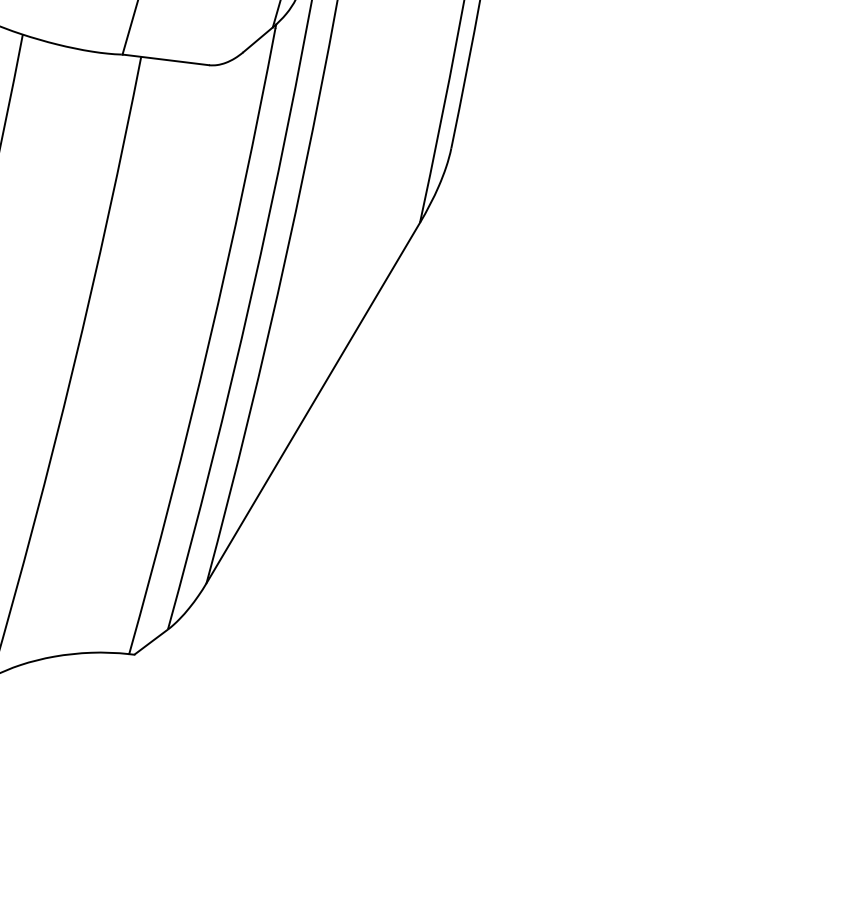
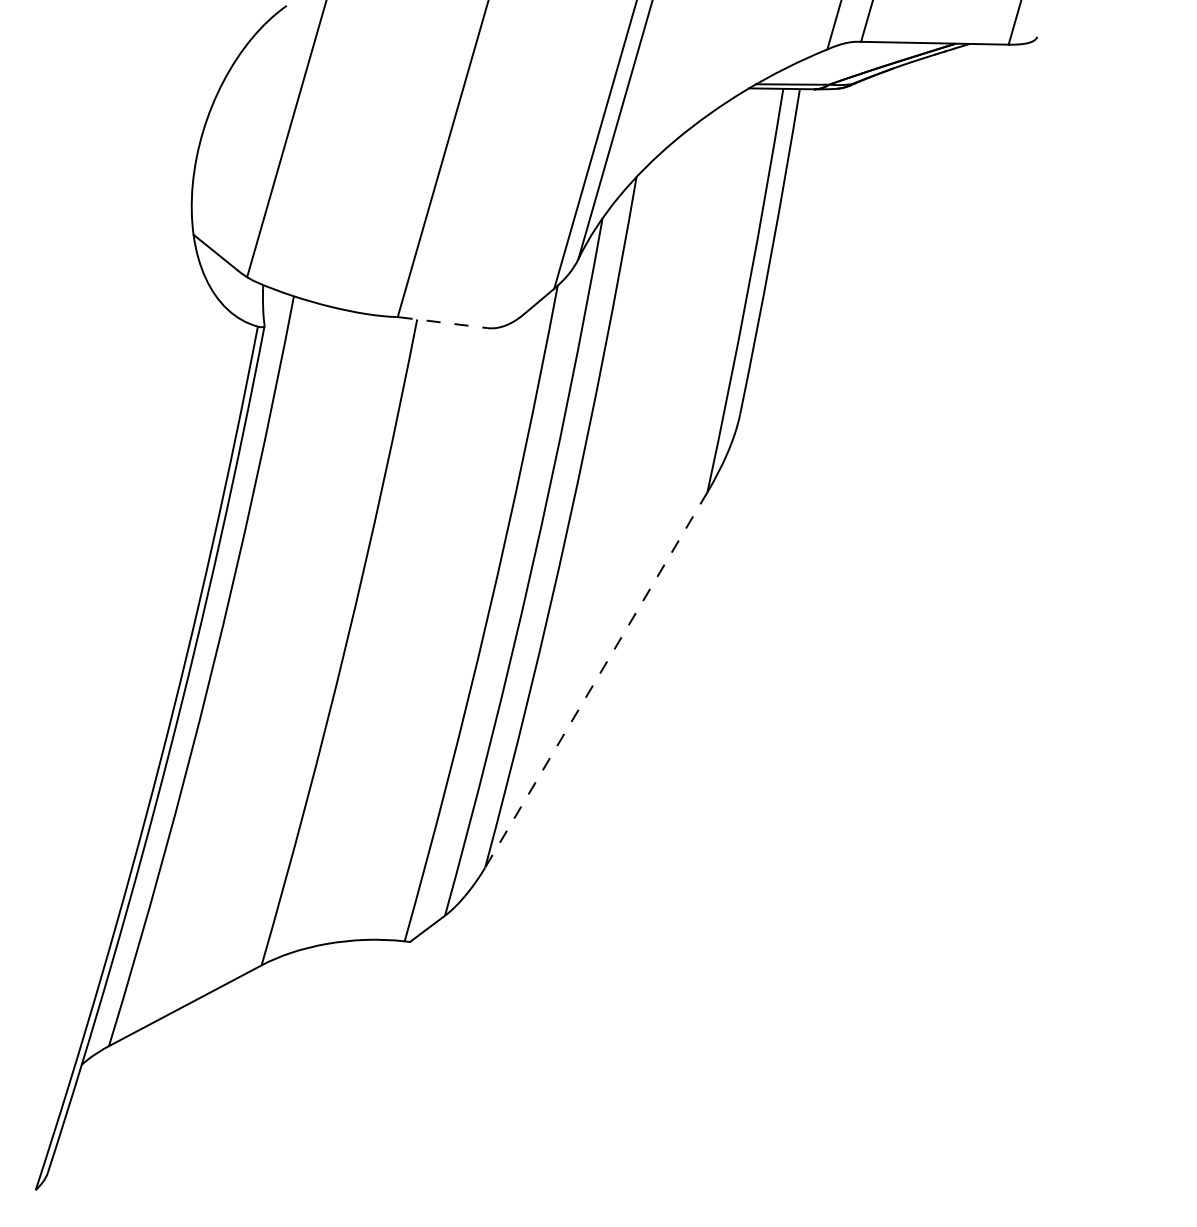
line: (166, 59) -> (443, 322), solid -> dashed
line: (313, 403) -> (596, 680), solid -> dashed

